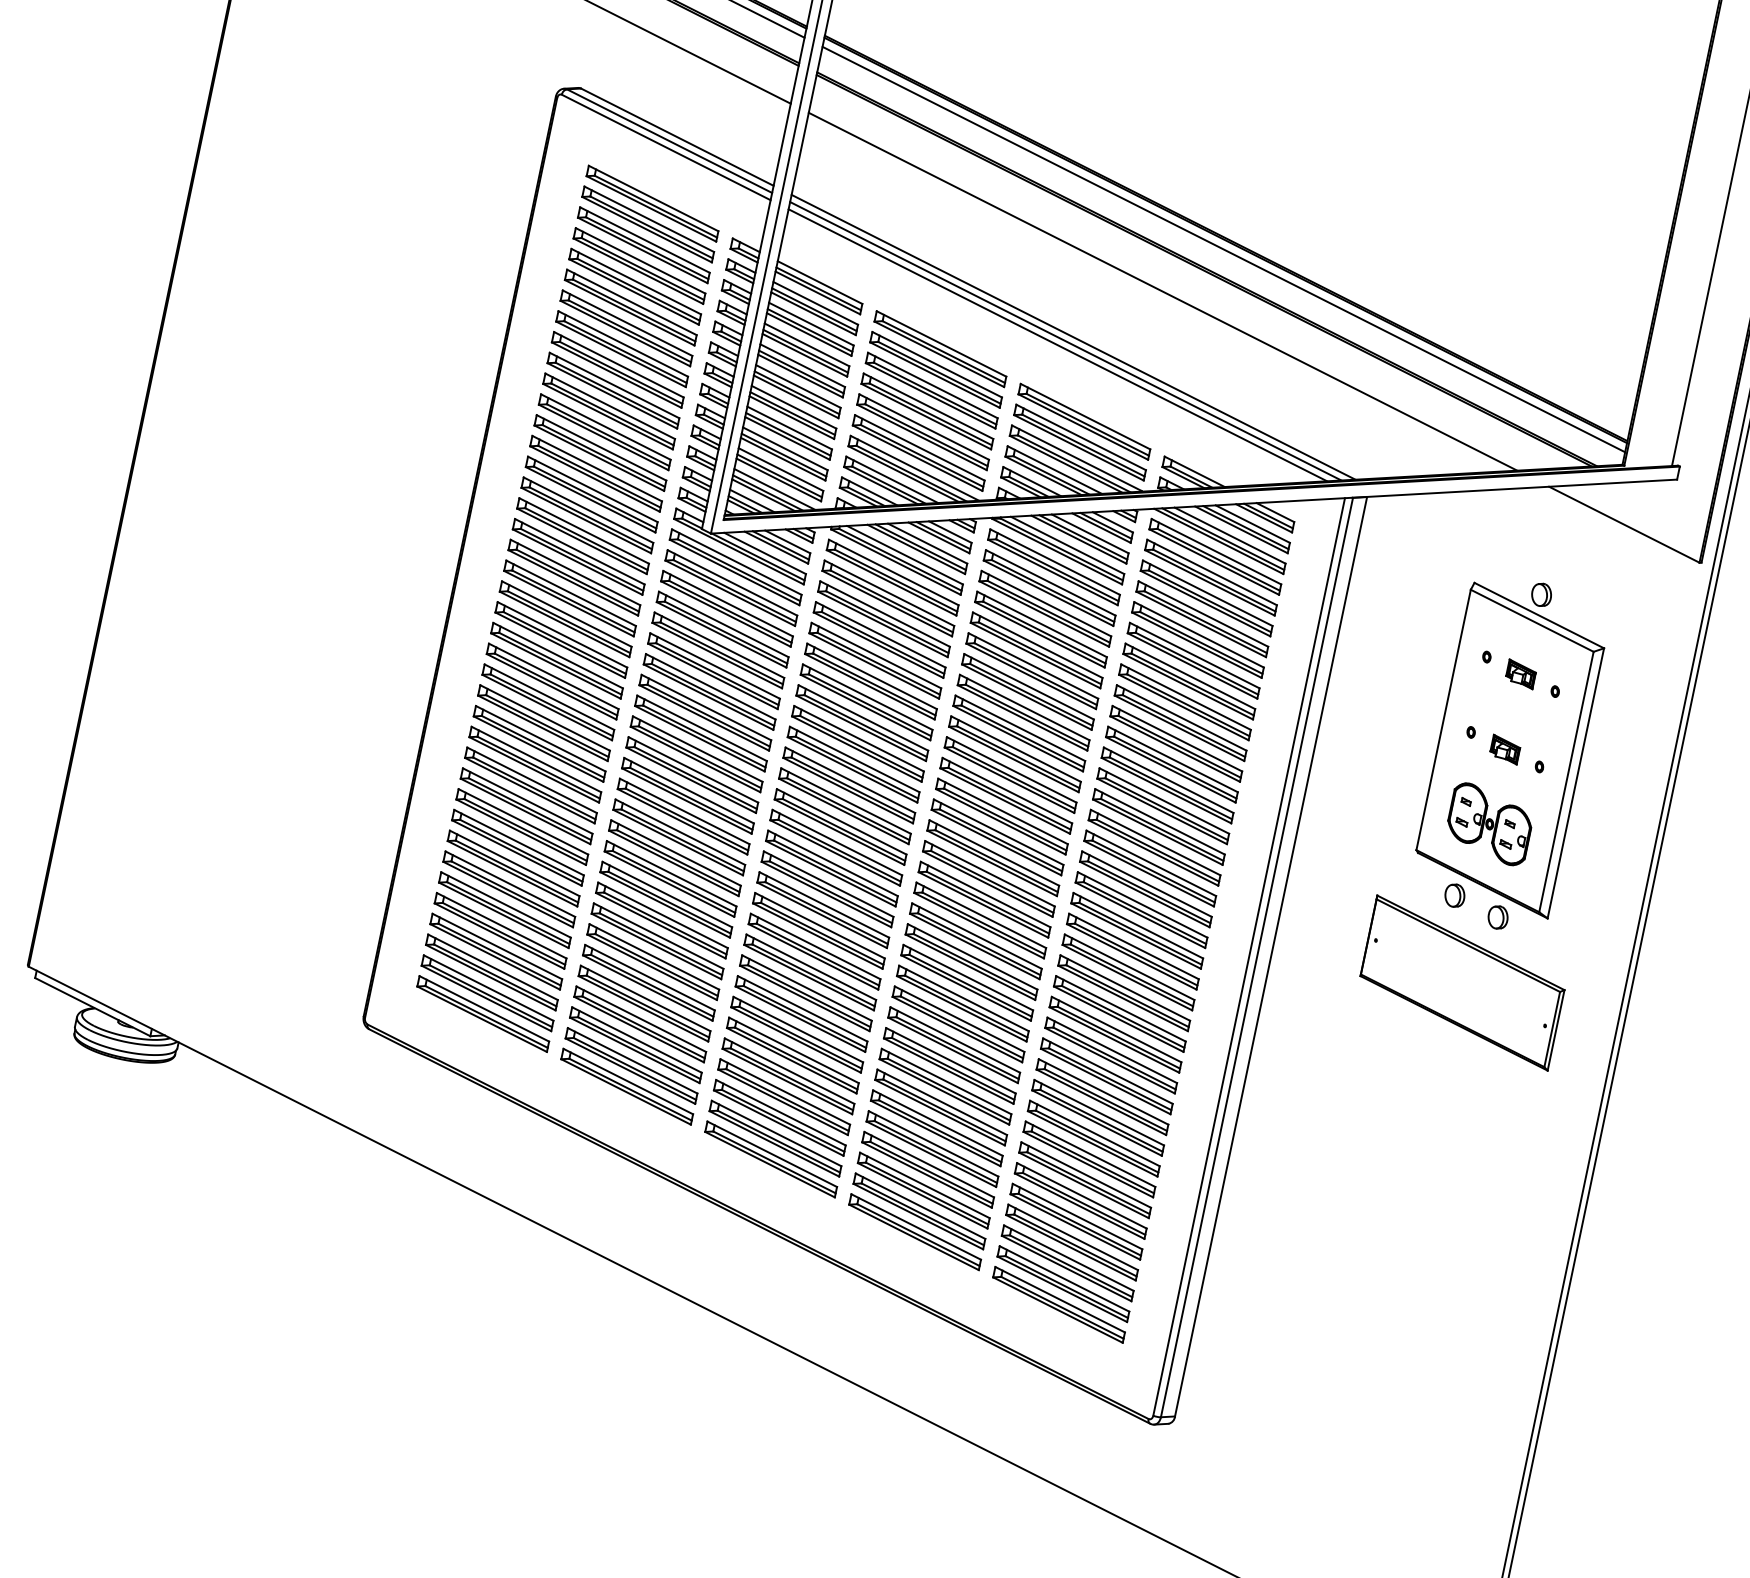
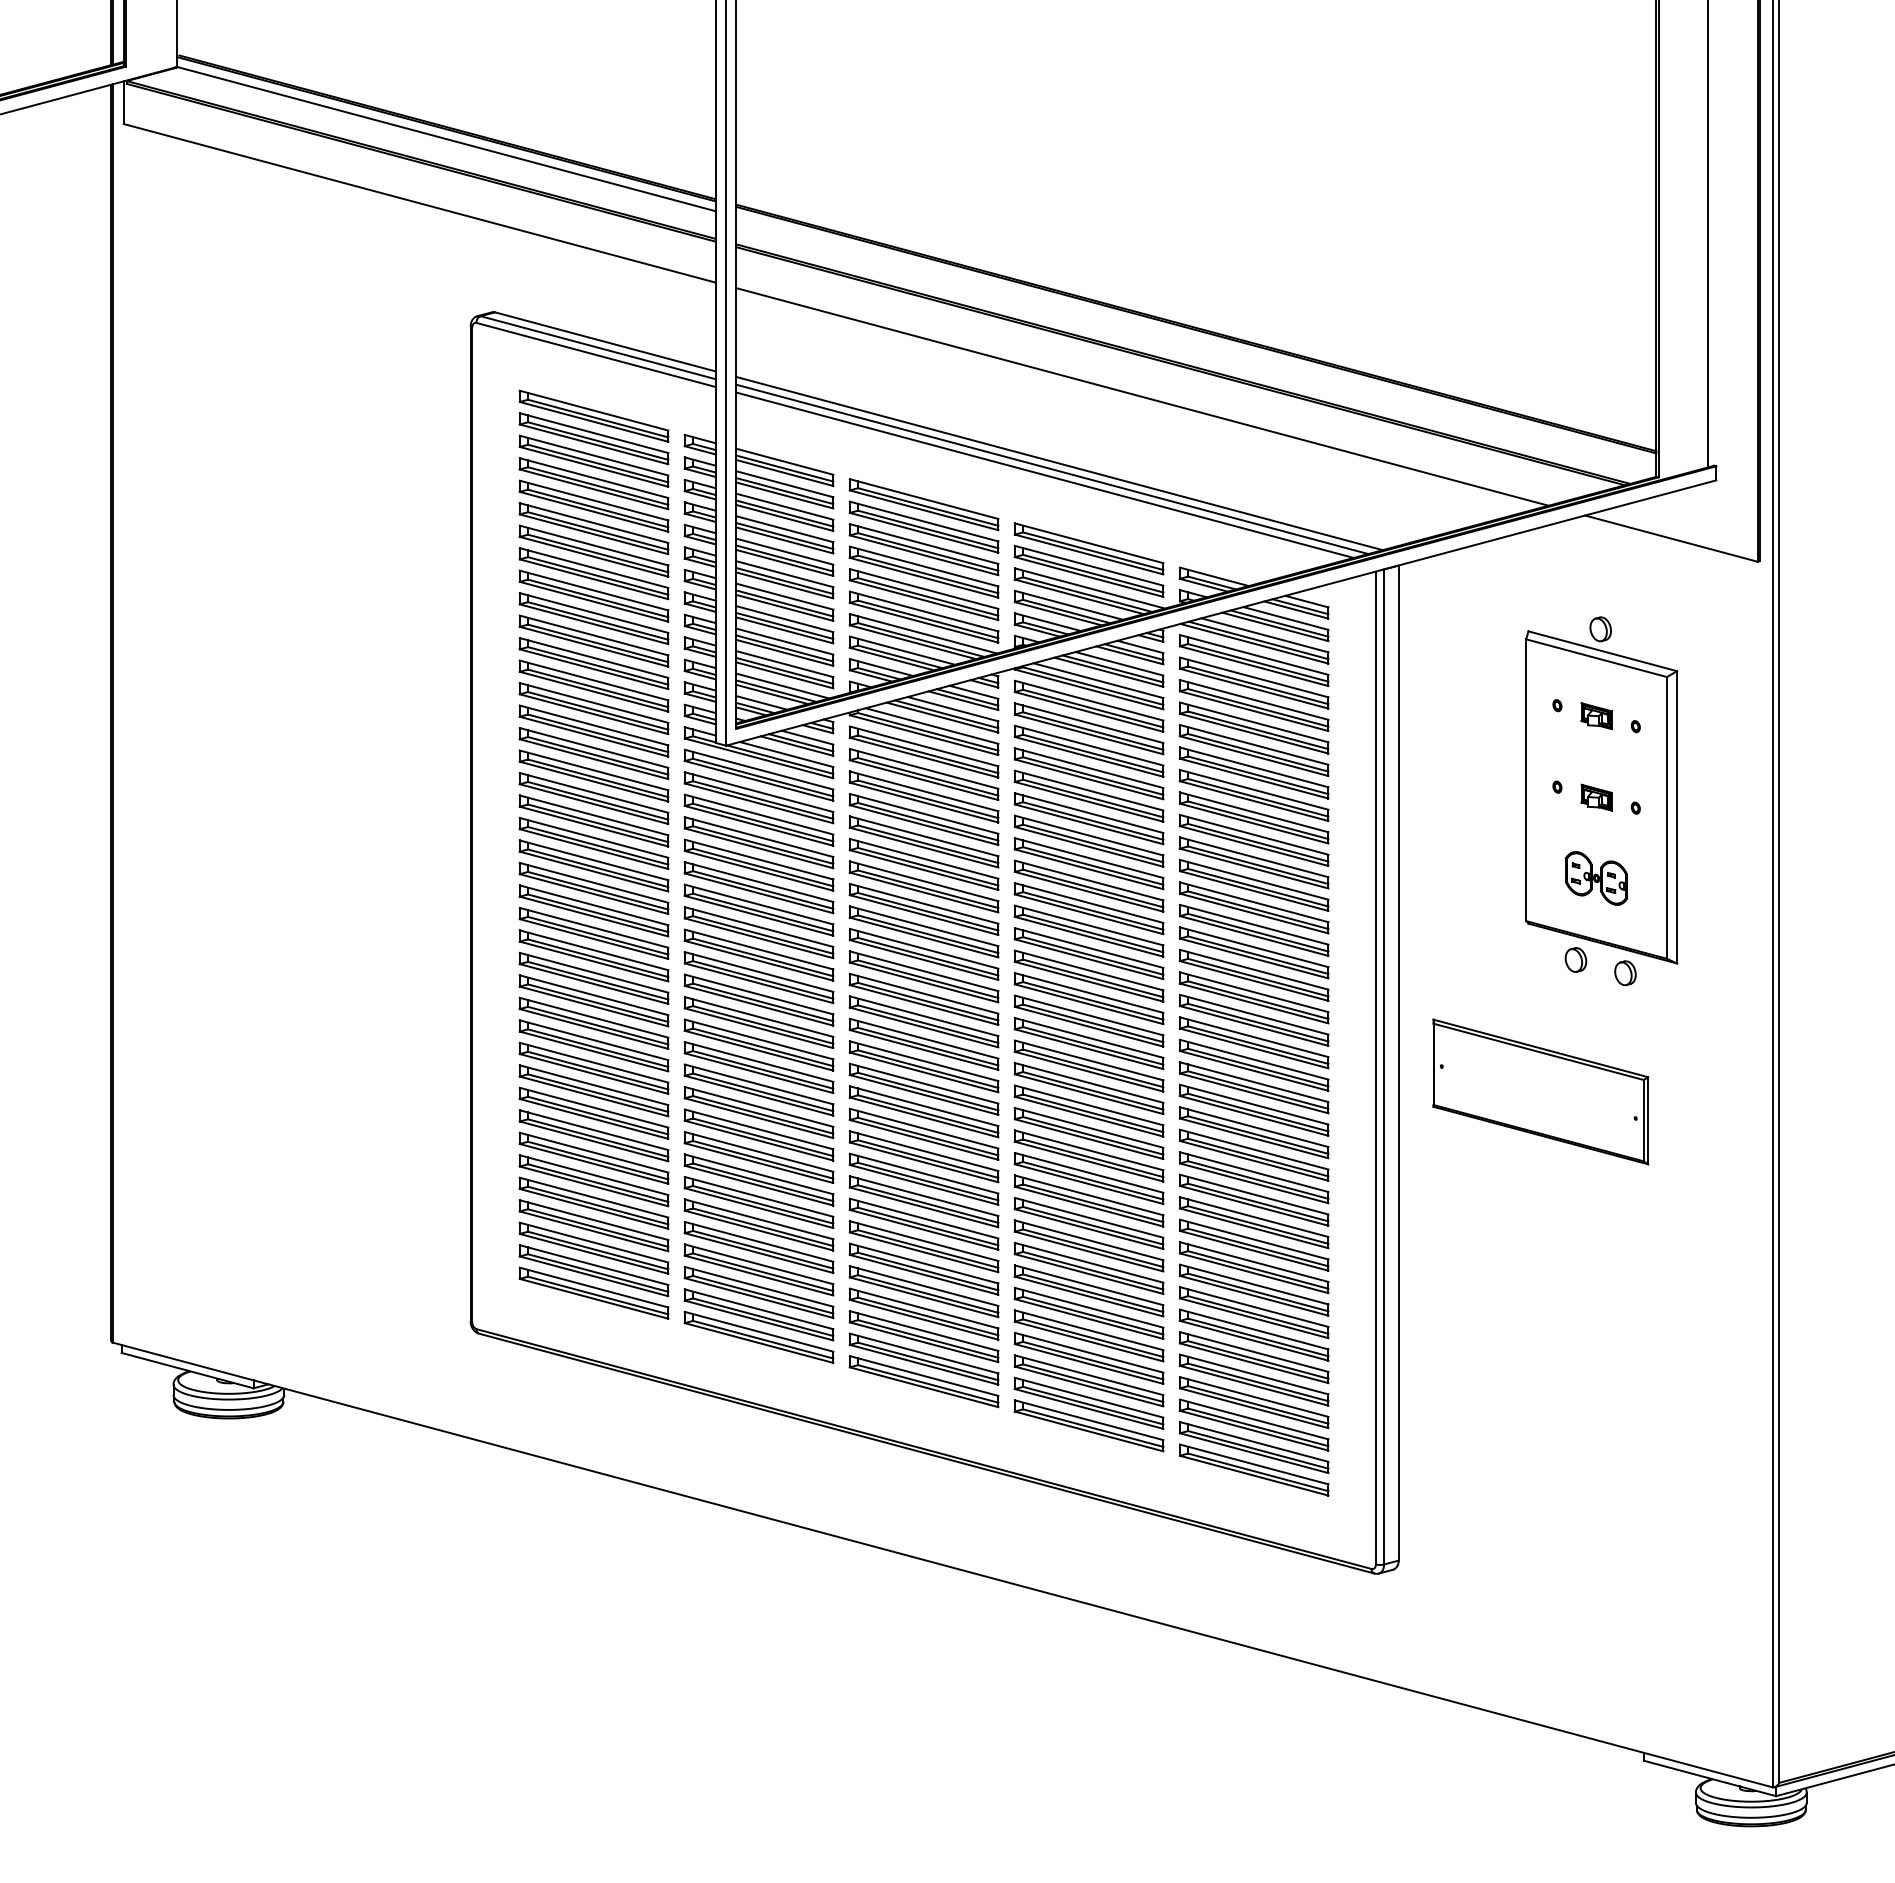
line: (1224, 249) -> (1196, 339), removed
part: (1489, 824) -> (1596, 878), size x0.7
part: (1462, 982) -> (1540, 1091), moved

